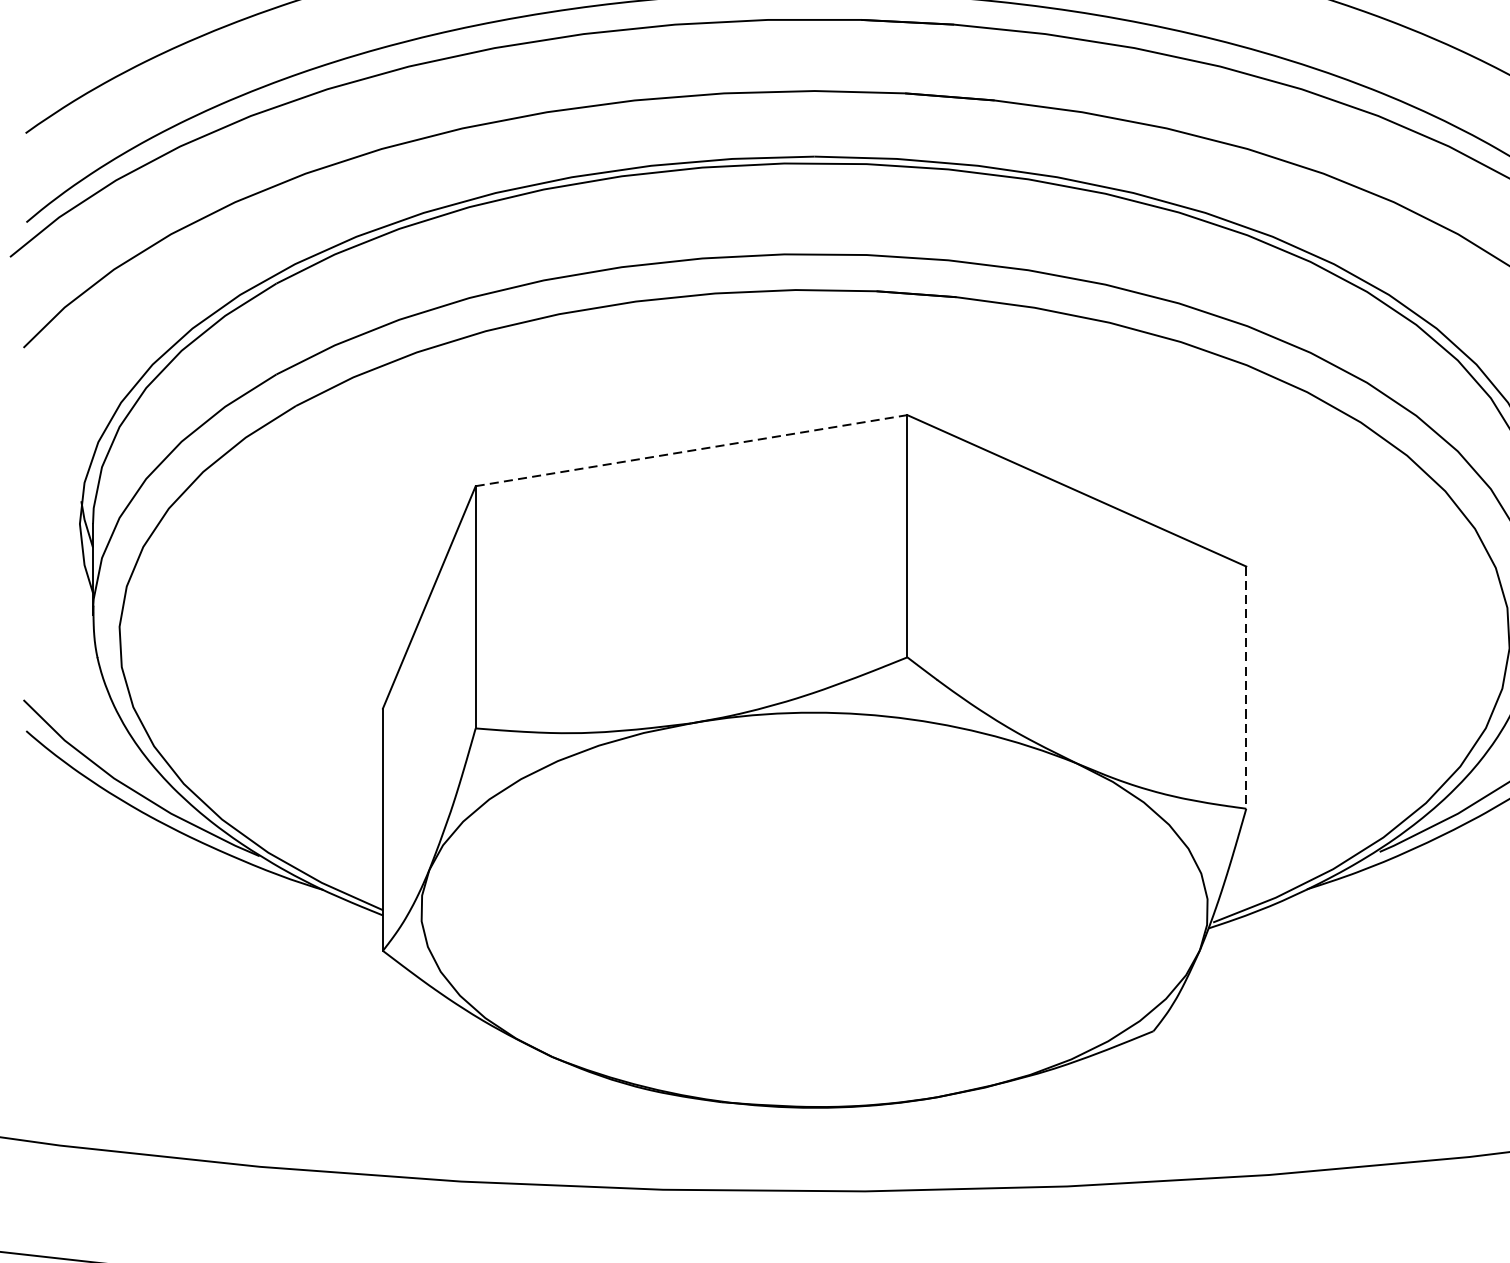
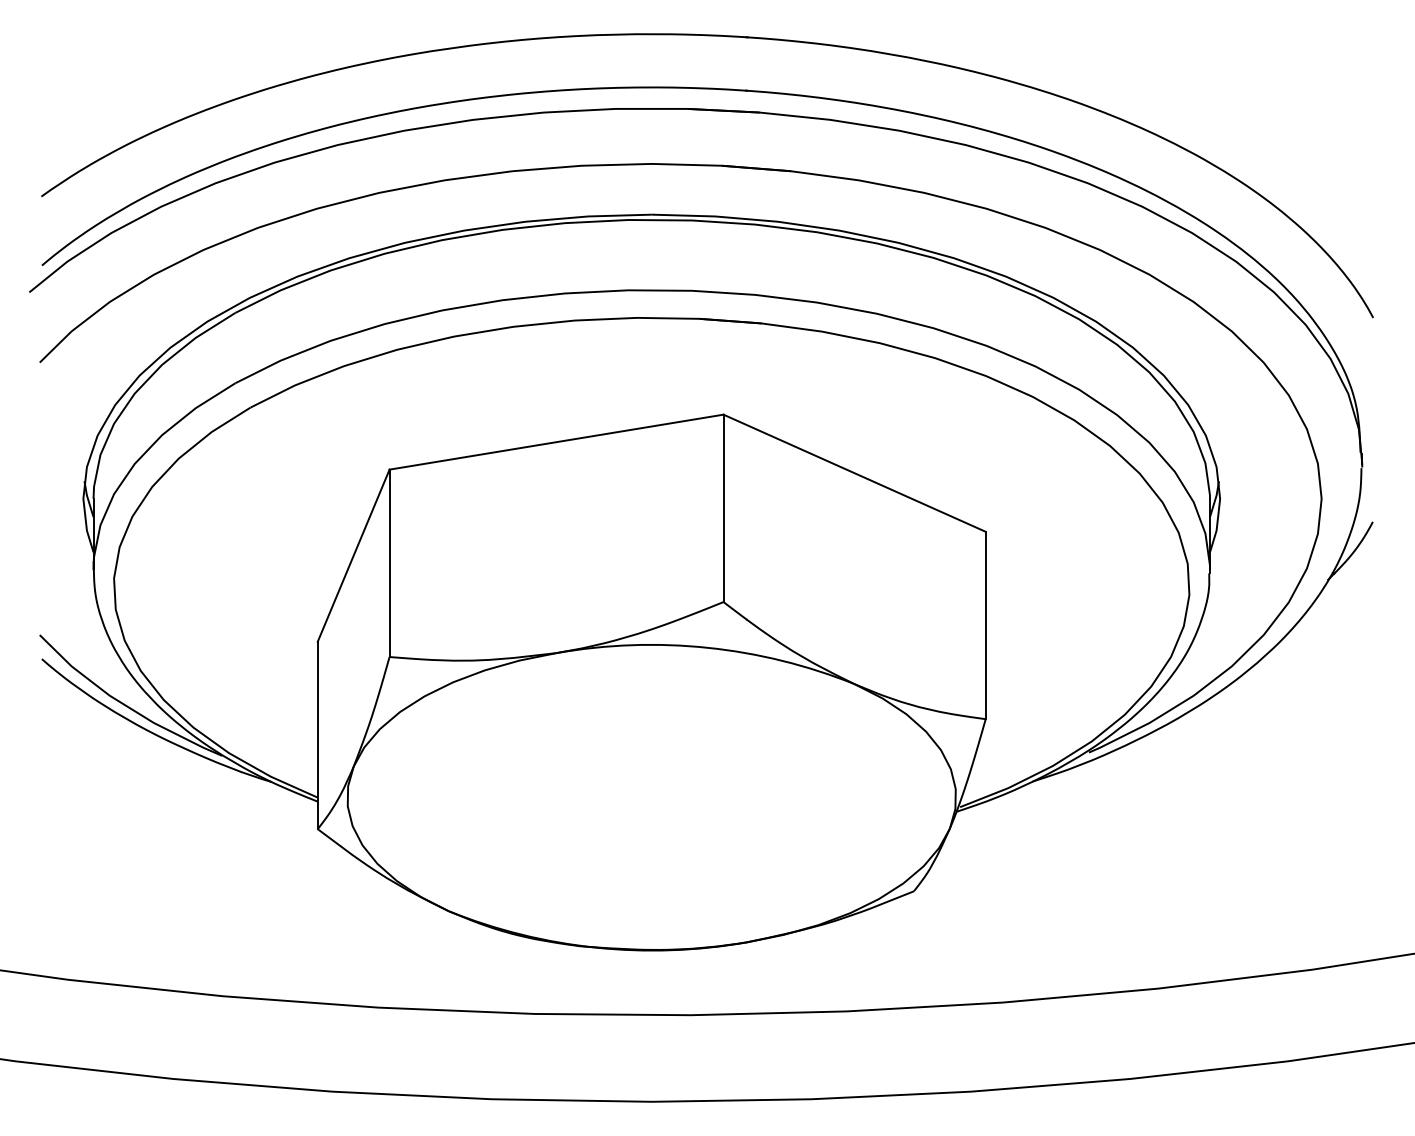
line: (692, 451) -> (557, 442), dashed -> solid
line: (1245, 687) -> (985, 625), dashed -> solid

